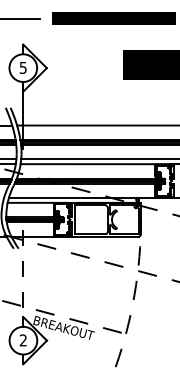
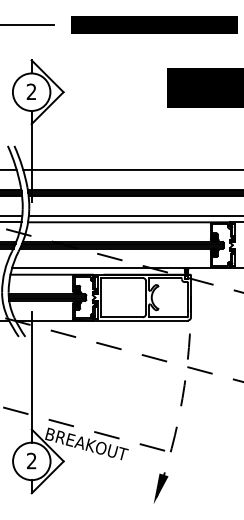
text: (23, 67) -> (31, 91), 5 -> 2
line: (23, 273) -> (31, 370), dashed -> solid
fill: (118, 360) -> (160, 488), added

